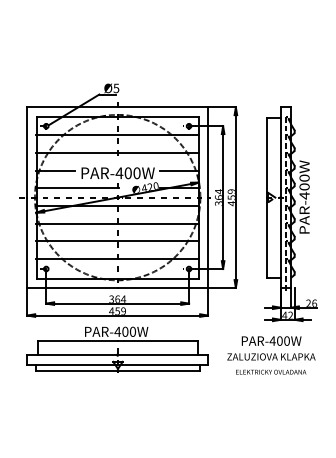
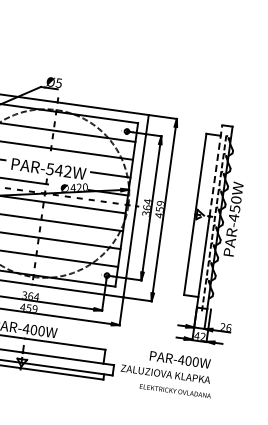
line: (280, 151) -> (215, 169), solid -> dashed
text: (127, 173) -> (58, 170), PAR-400W -> PAR-542W
text: (304, 186) -> (235, 208), PAR-400W -> PAR-450W
text: (271, 356) -> (165, 373), moved

